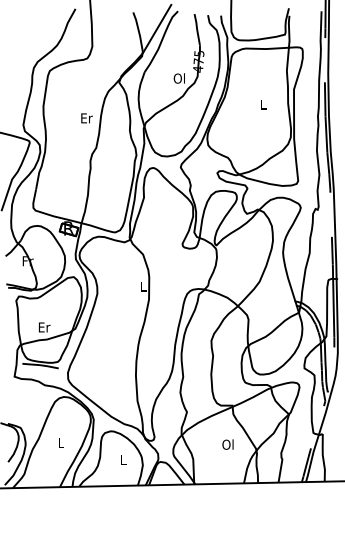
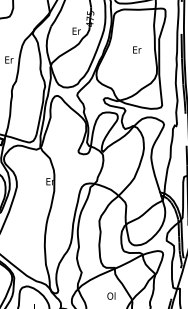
text: (179, 78) -> (76, 31), Ol -> Er
text: (263, 104) -> (137, 49), L -> Er
text: (143, 286) -> (50, 181), L -> Er

